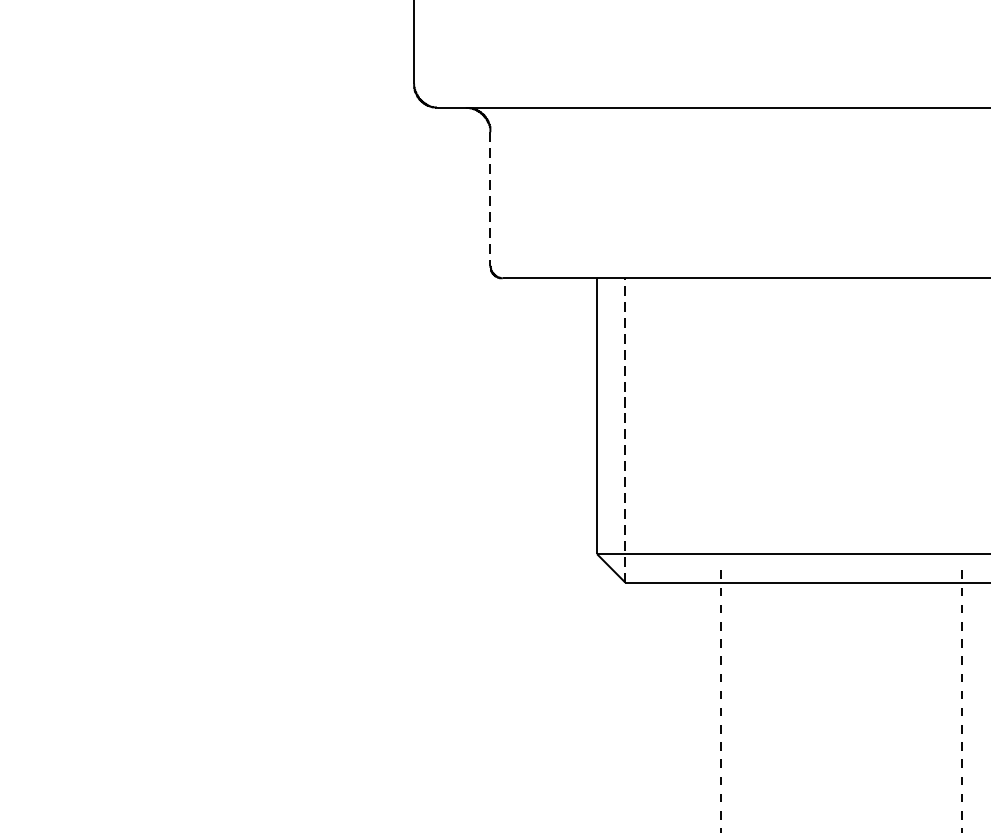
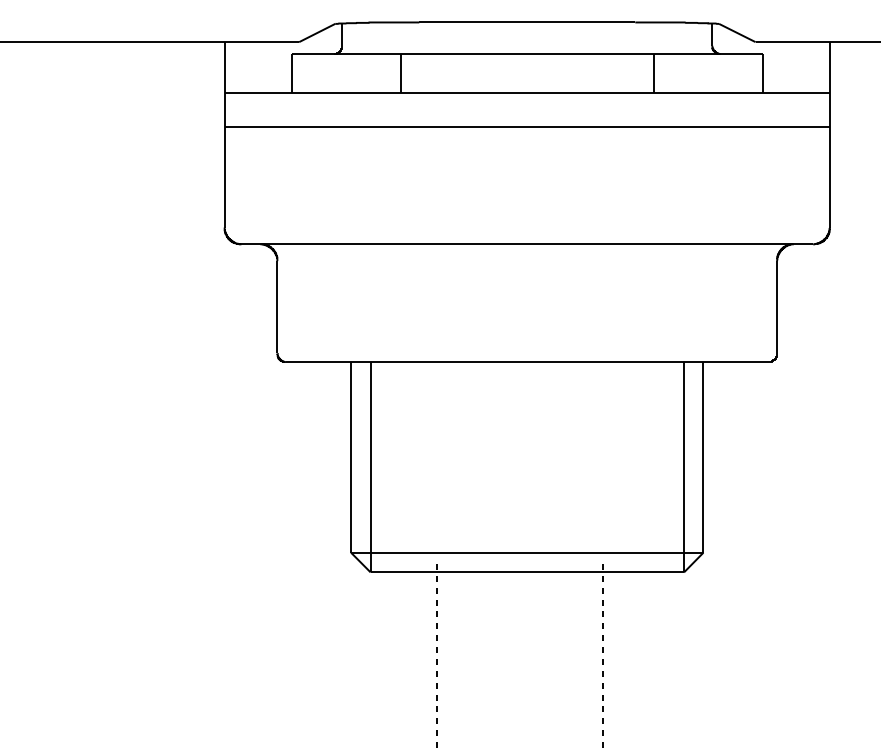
line: (490, 199) -> (277, 307), dashed -> solid
line: (625, 429) -> (370, 466), dashed -> solid

